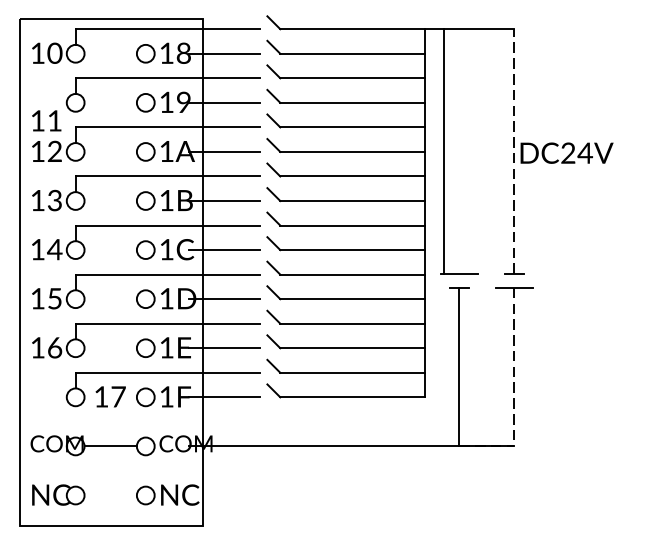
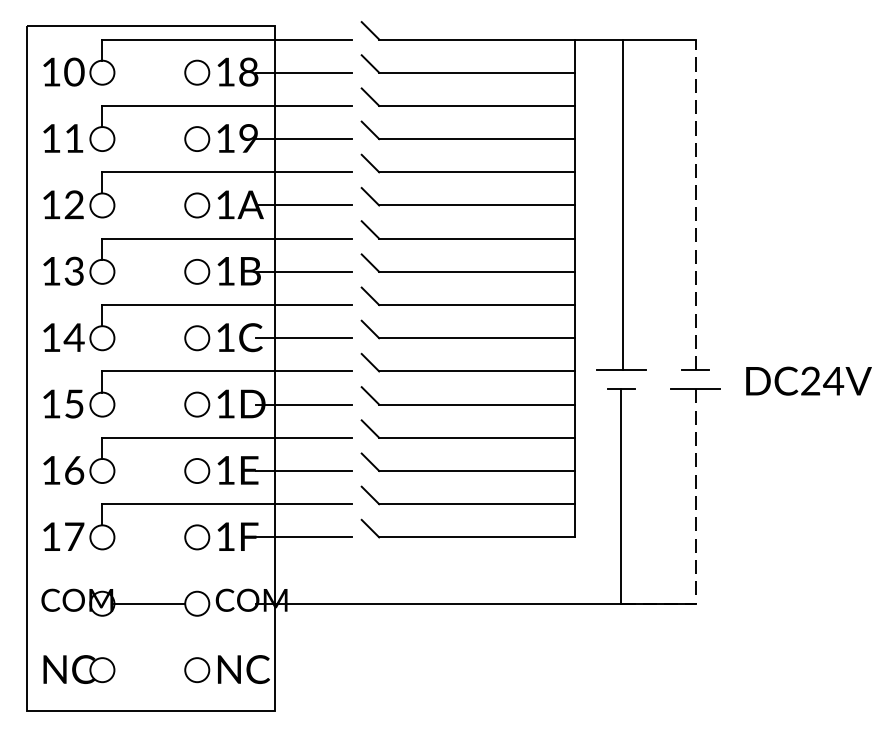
text: (46, 120) -> (63, 138), moved
line: (444, 151) -> (623, 204), moved
text: (566, 152) -> (808, 380), moved
text: (110, 396) -> (63, 536), moved

